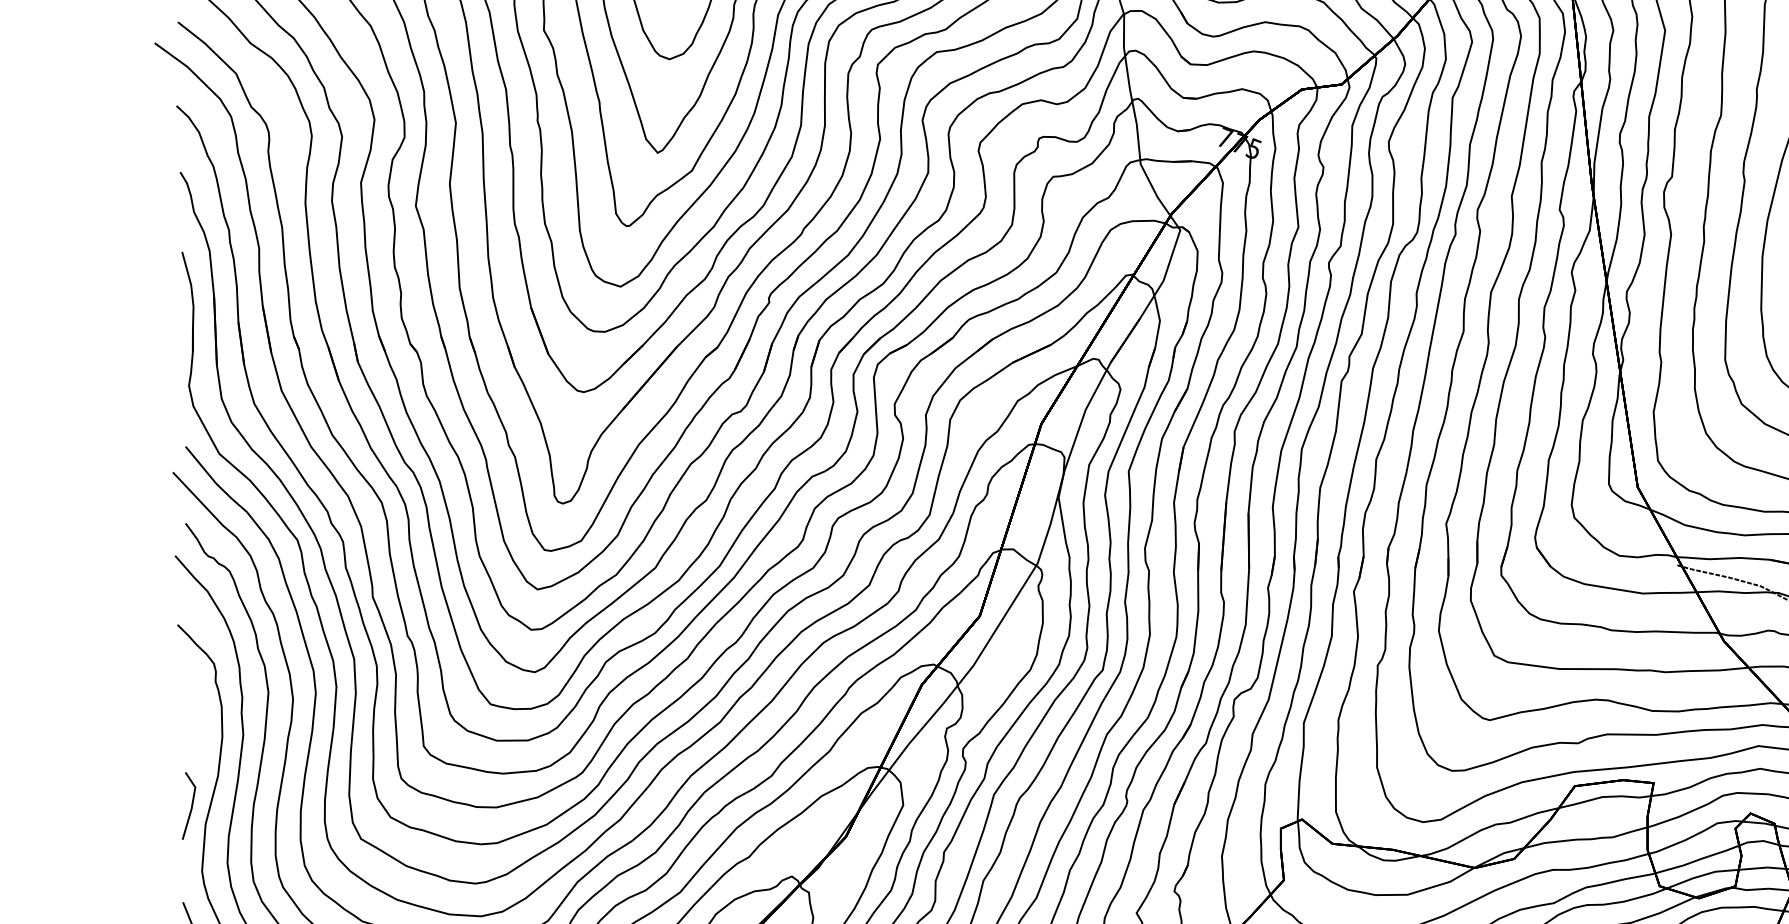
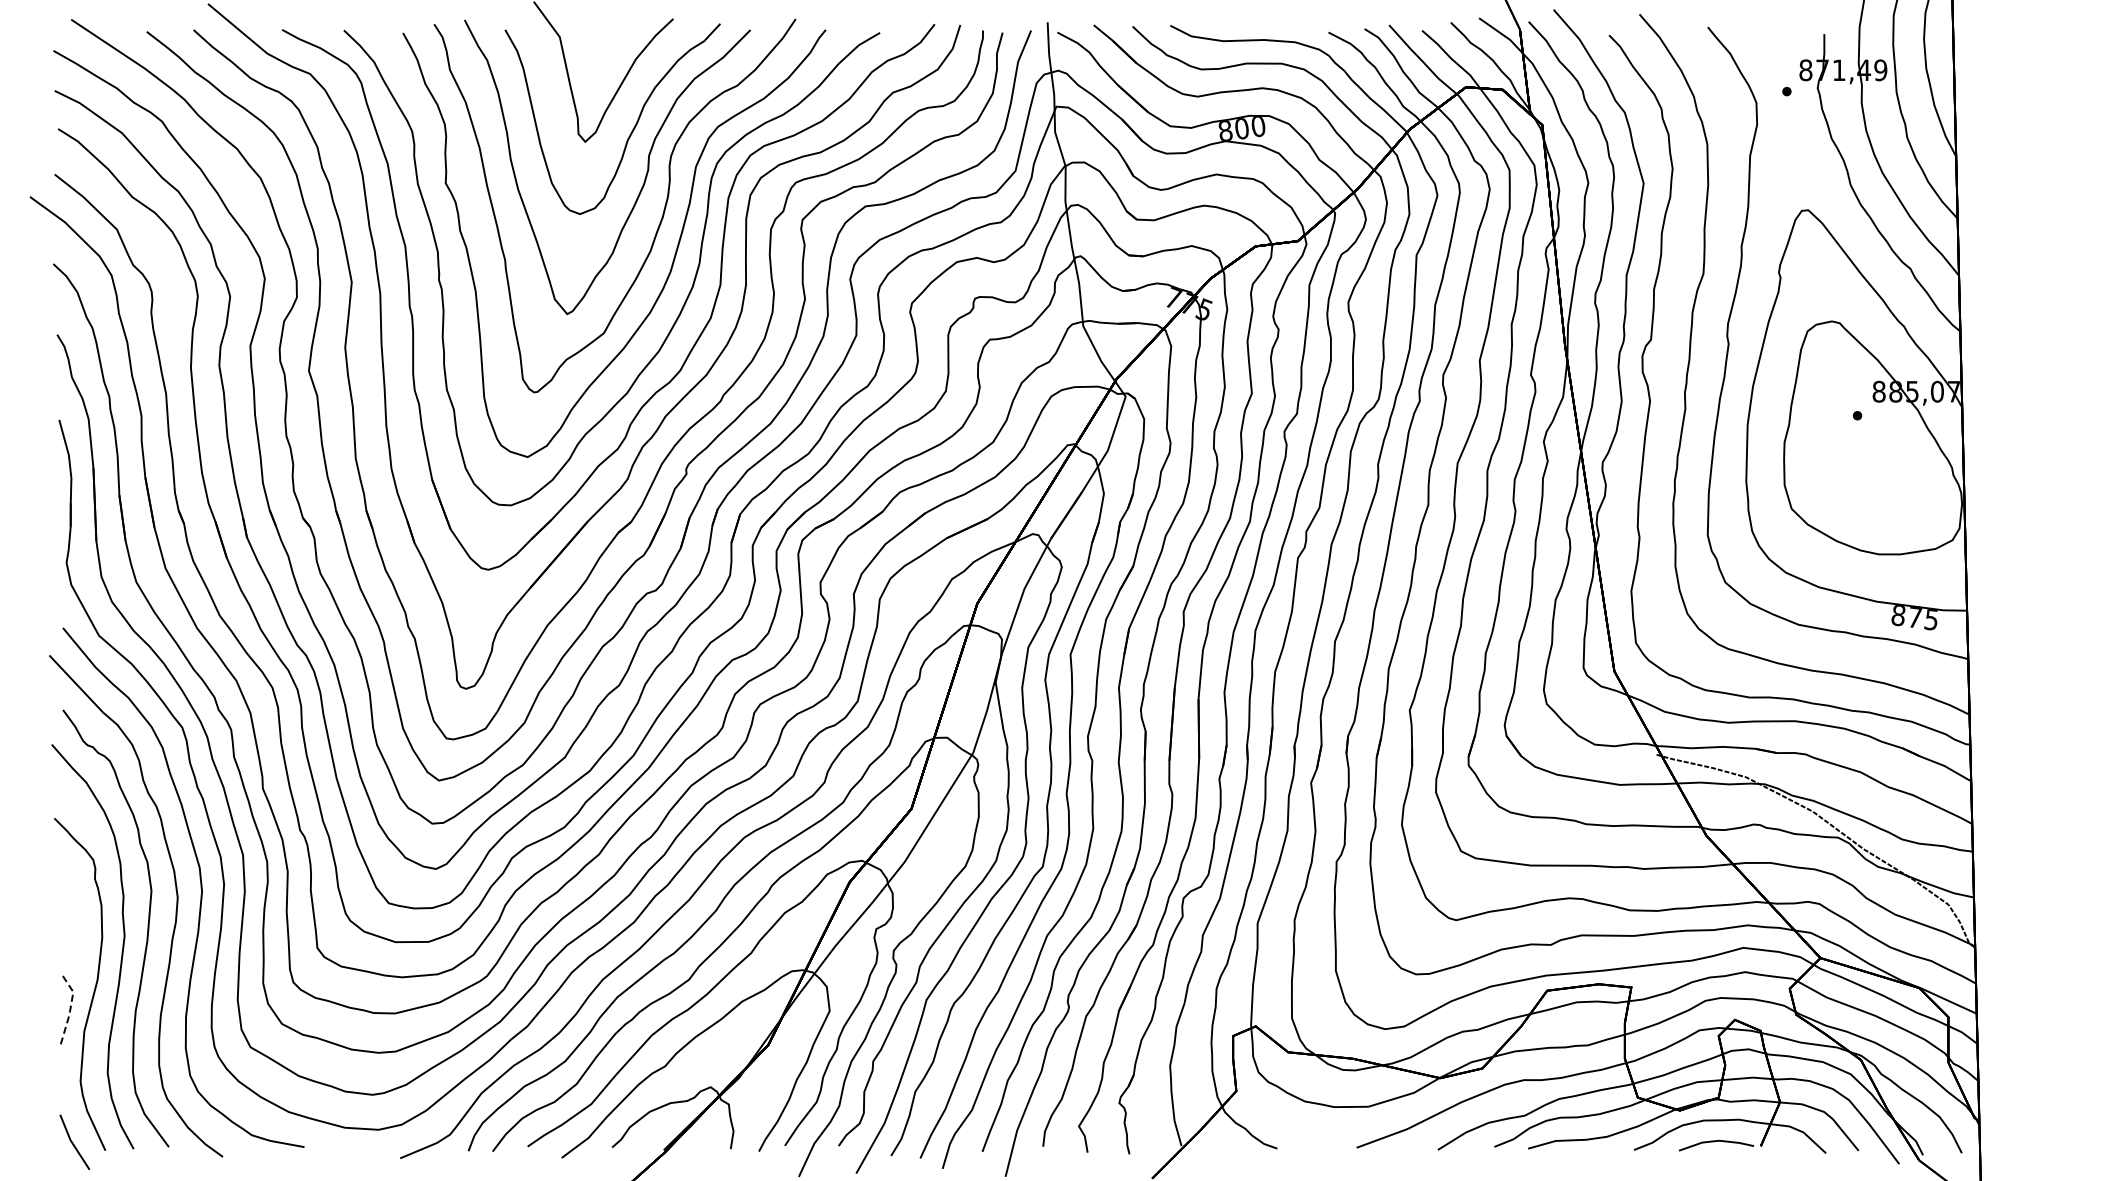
line: (192, 805) -> (70, 1011), solid -> dashed

